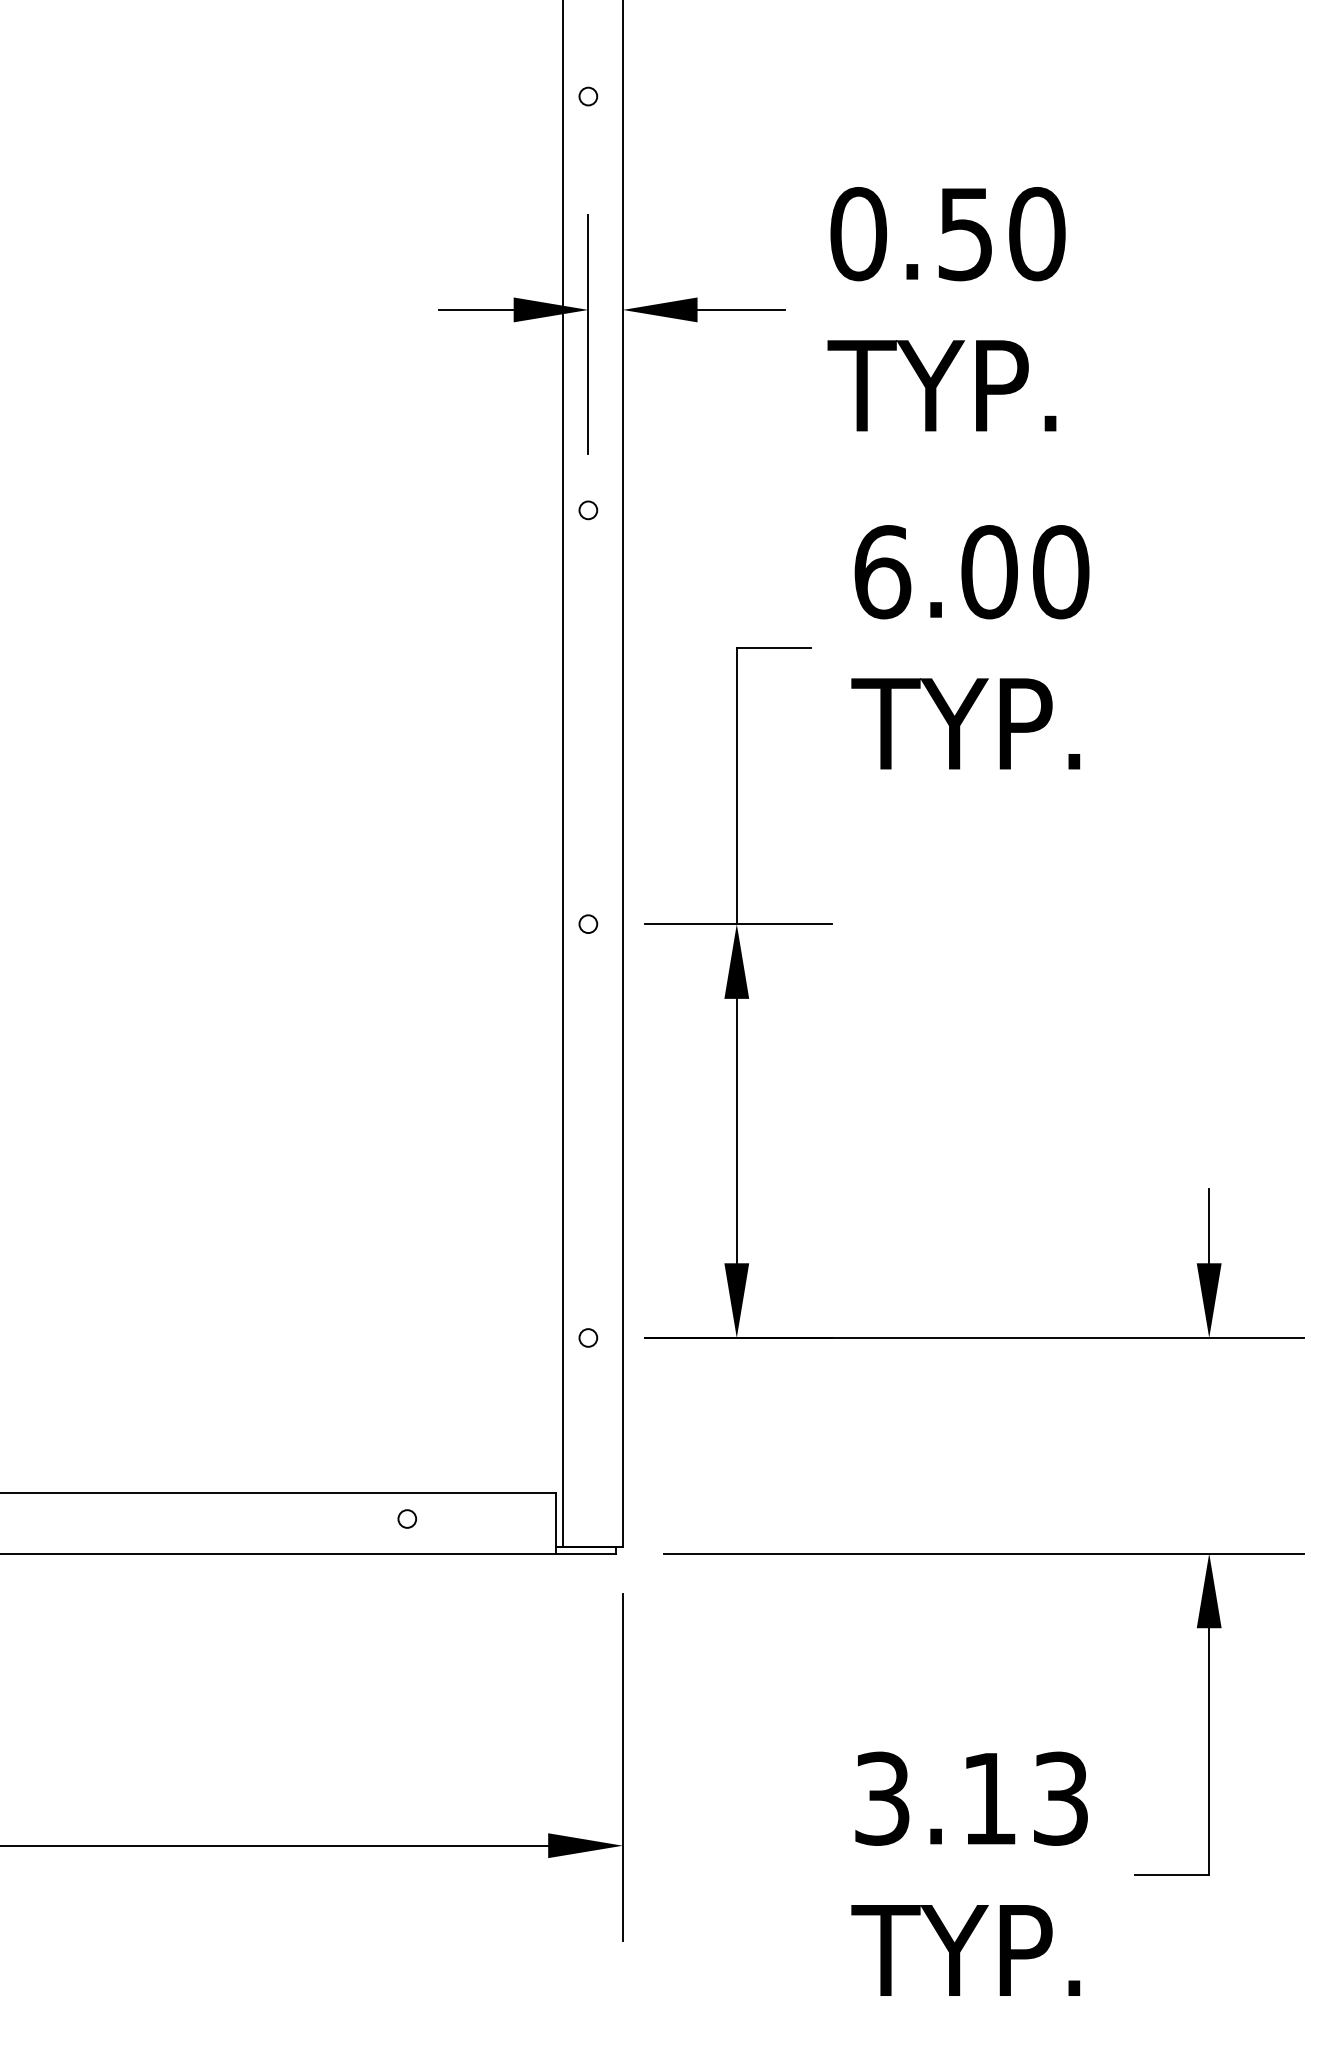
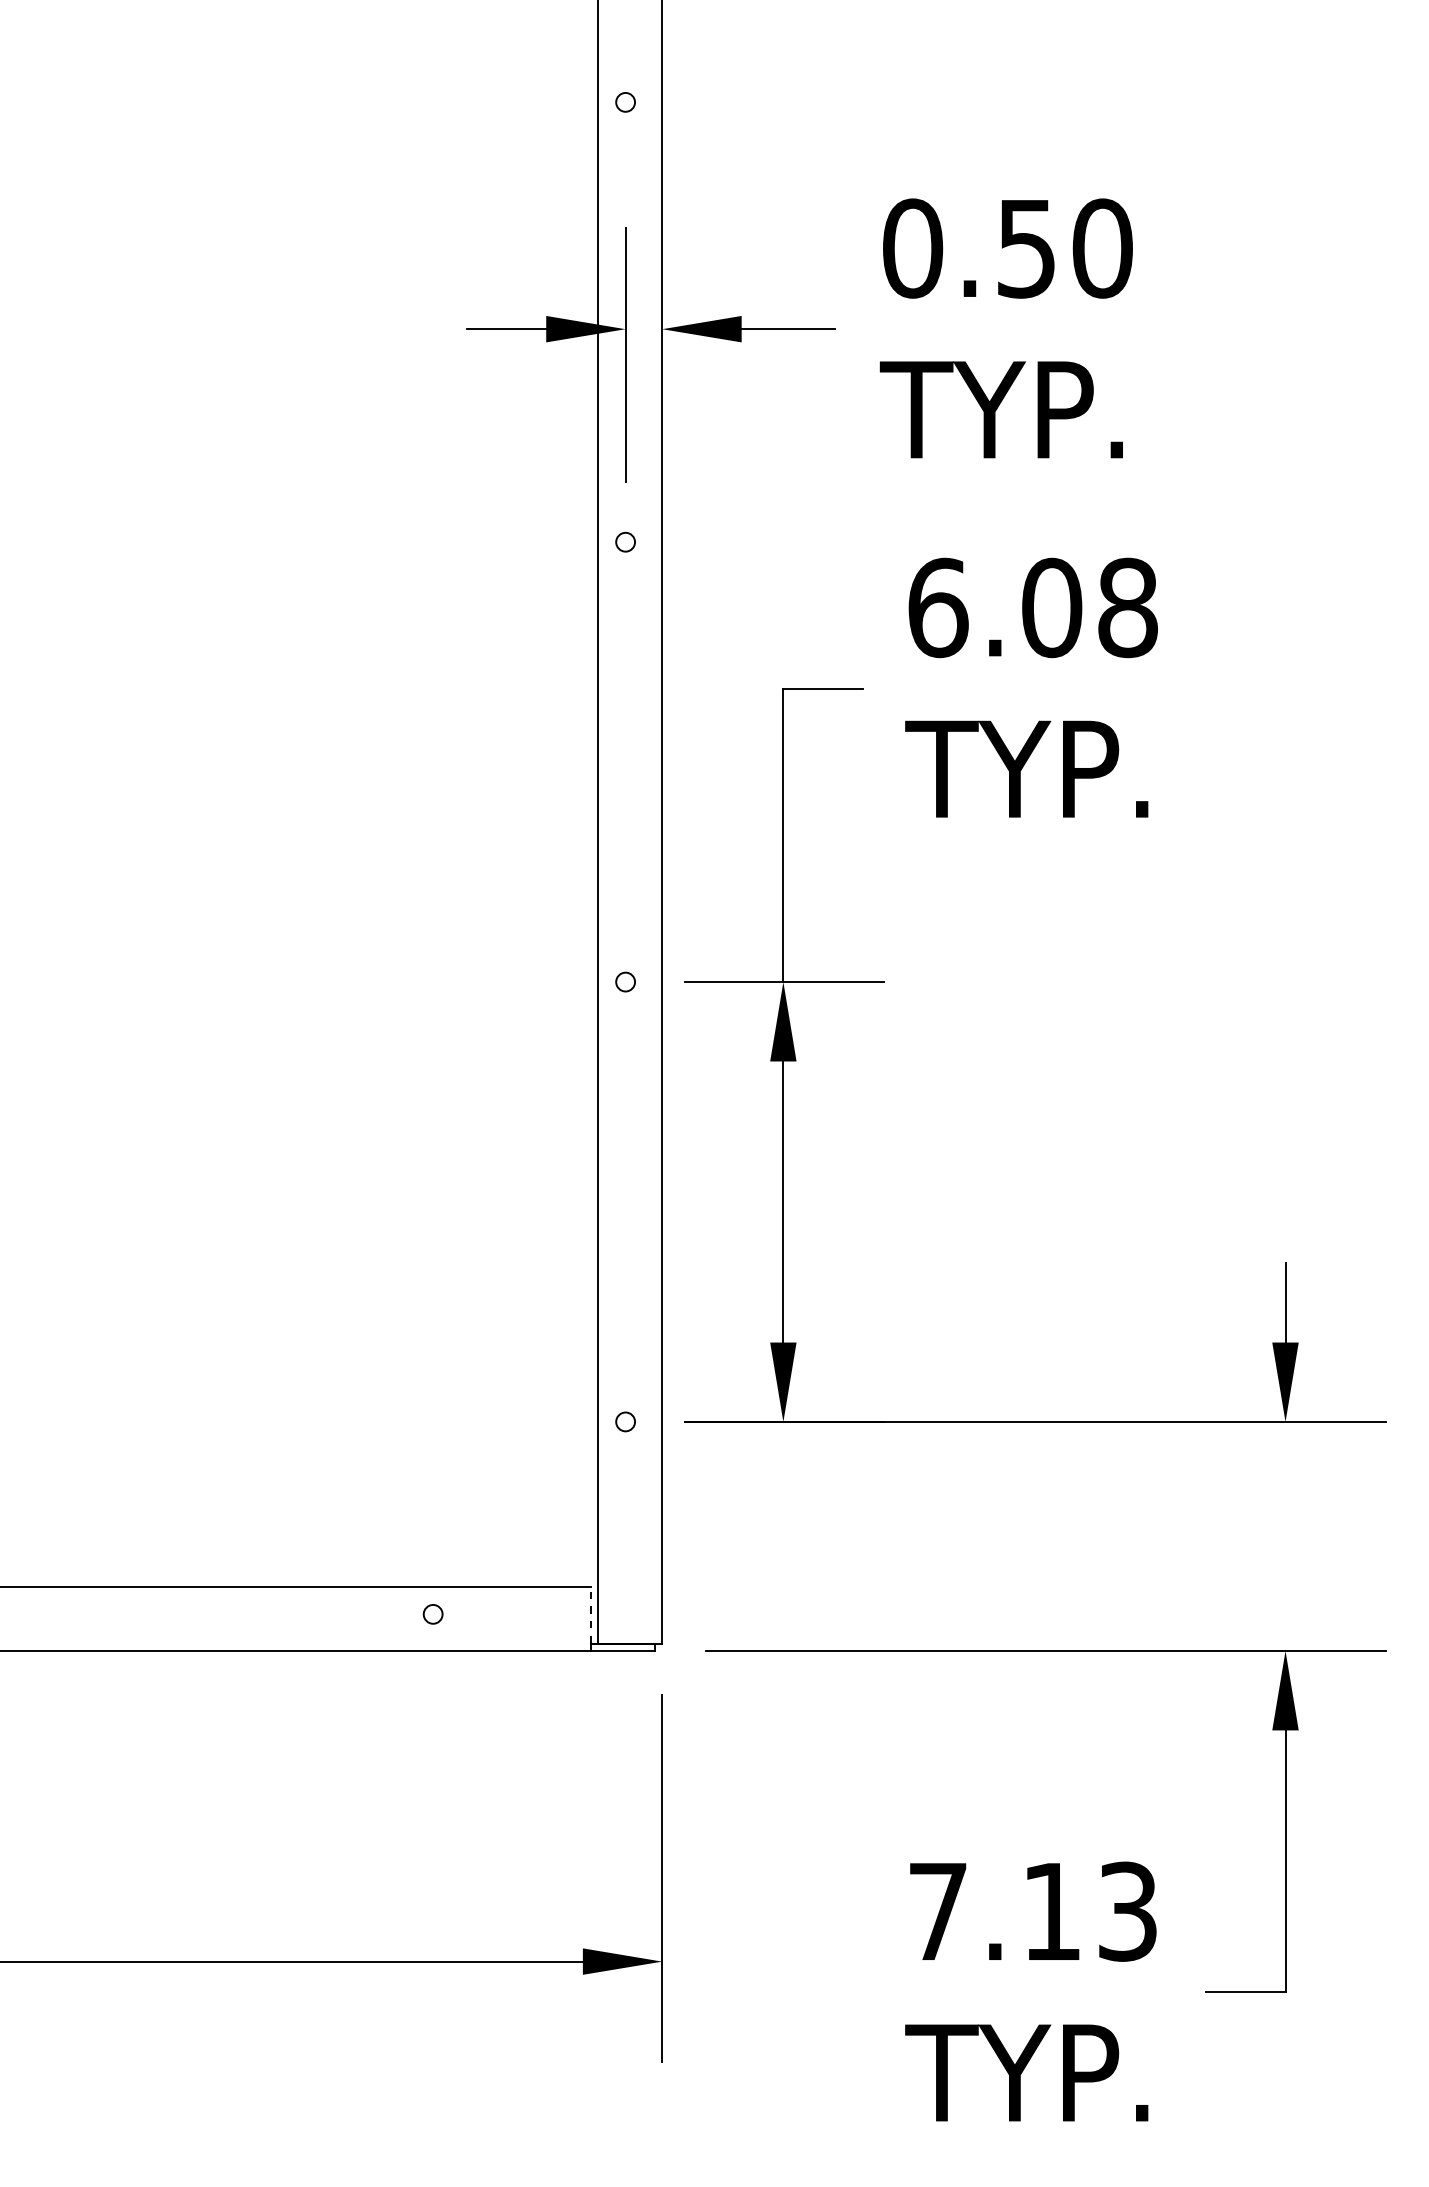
text: (1061, 571) -> (1128, 607), 6.00 -> 6.08
line: (556, 1519) -> (591, 1614), solid -> dashed
text: (881, 1798) -> (937, 1911), 3.13 -> 7.13

